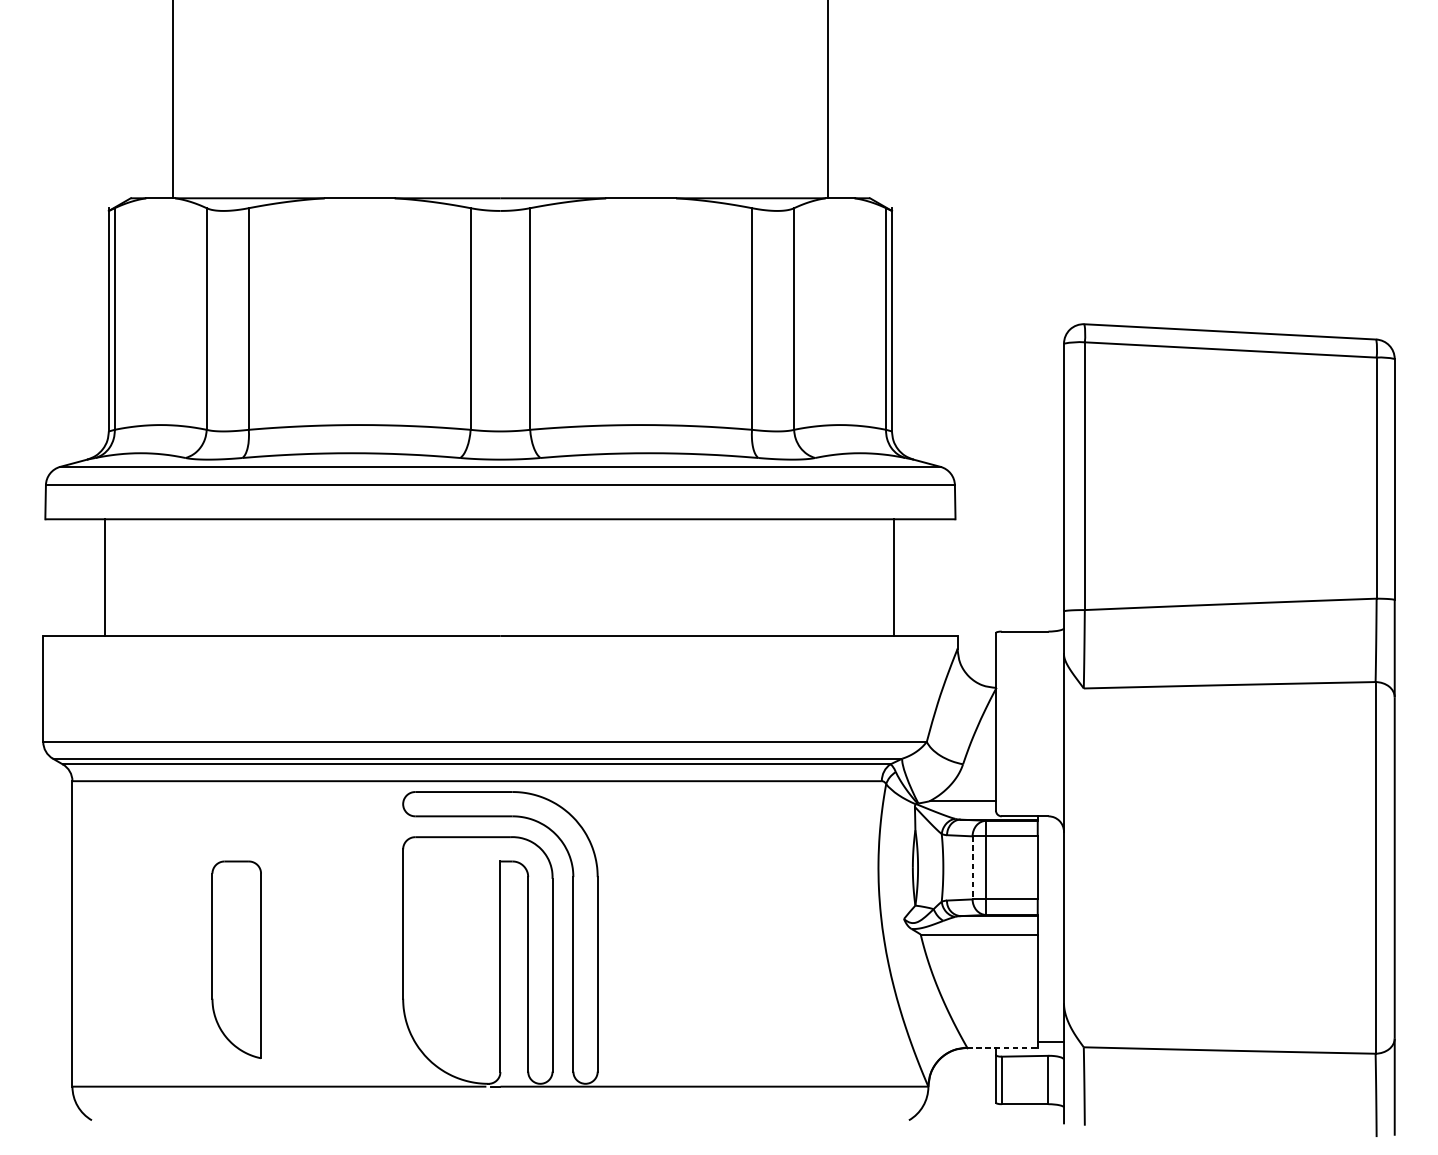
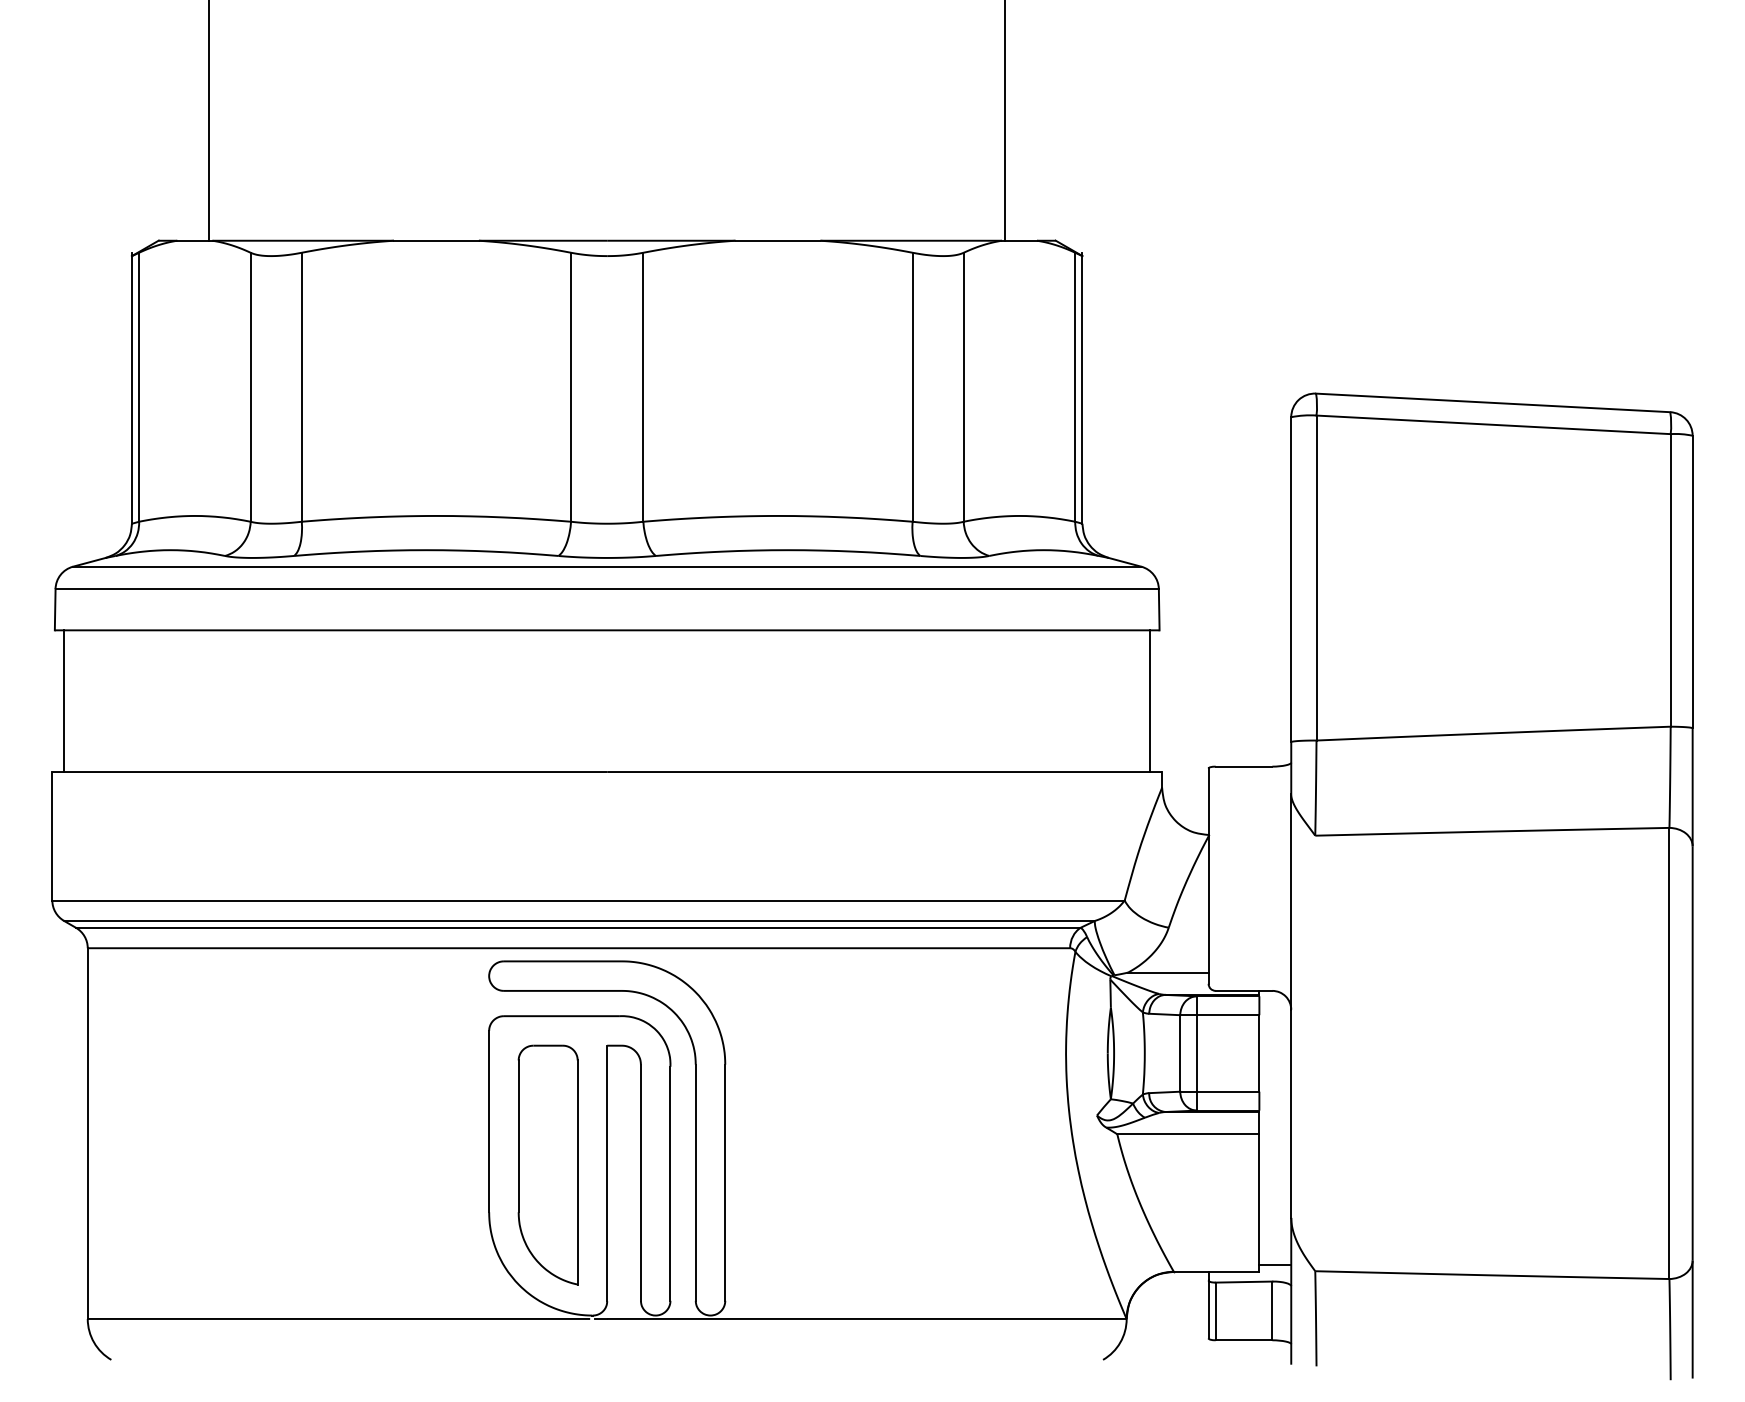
line: (105, 577) -> (64, 701), moved
line: (893, 577) -> (1150, 701), moved
line: (972, 867) -> (1180, 1053), dashed -> solid
part: (236, 959) -> (547, 1164), moved
line: (1002, 1047) -> (1216, 1271), dashed -> solid

